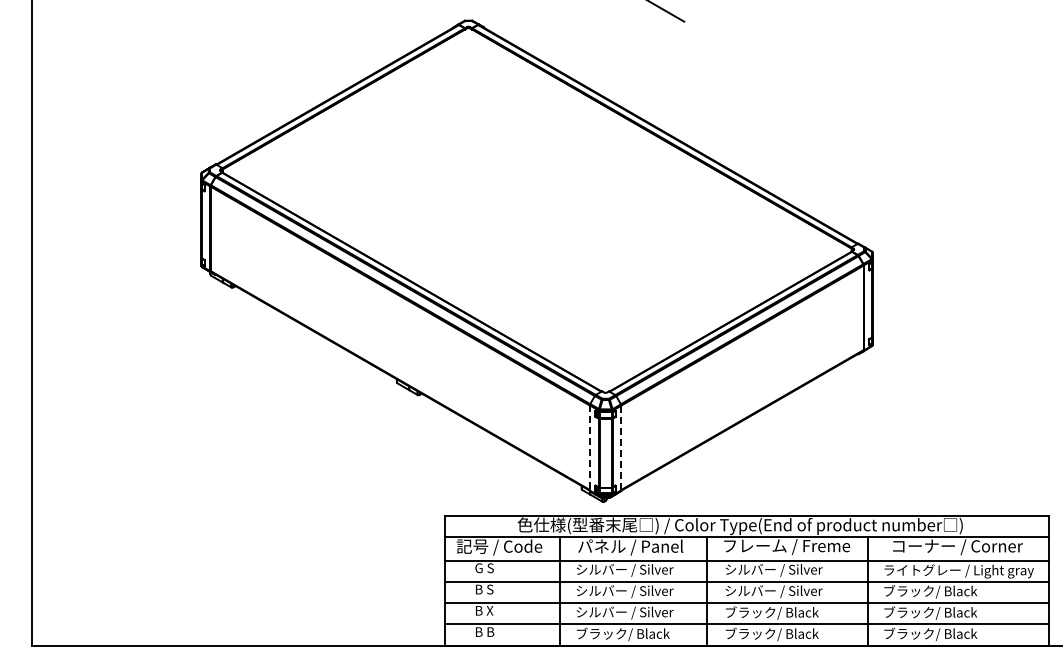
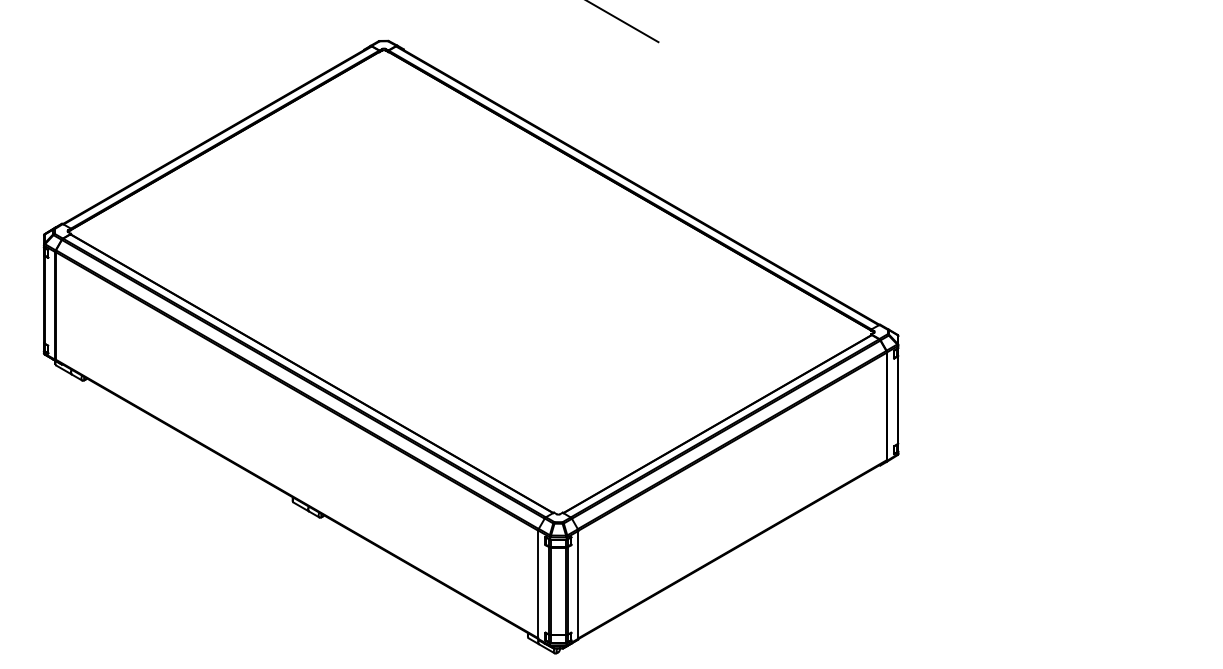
line: (589, 448) -> (537, 585), dashed -> solid
line: (621, 448) -> (578, 585), dashed -> solid

